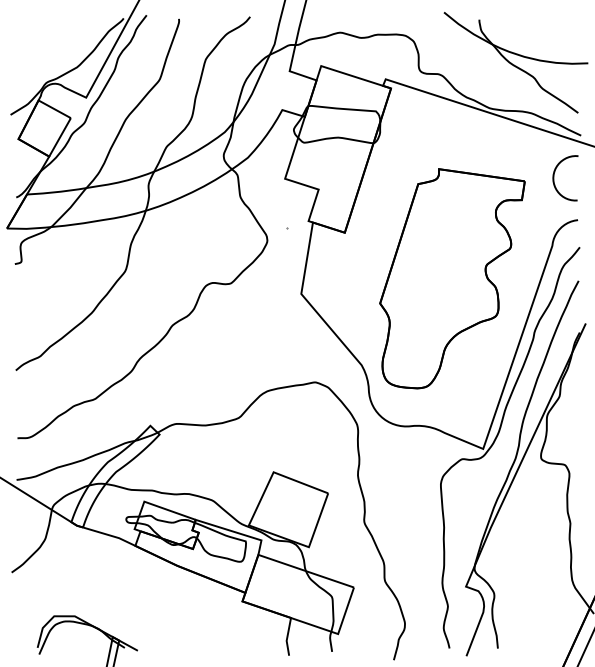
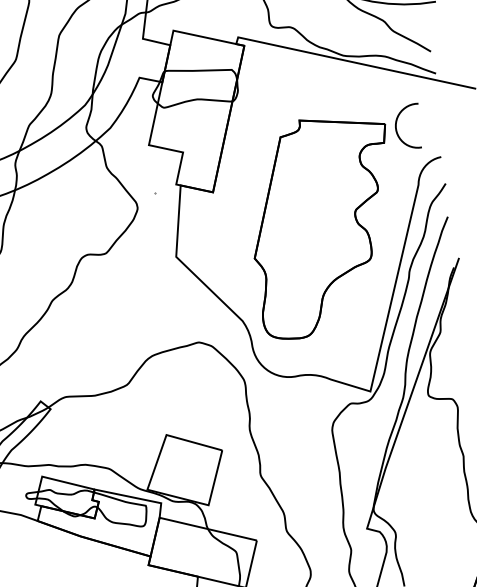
curve: (554, 178) -> (397, 128), moved

